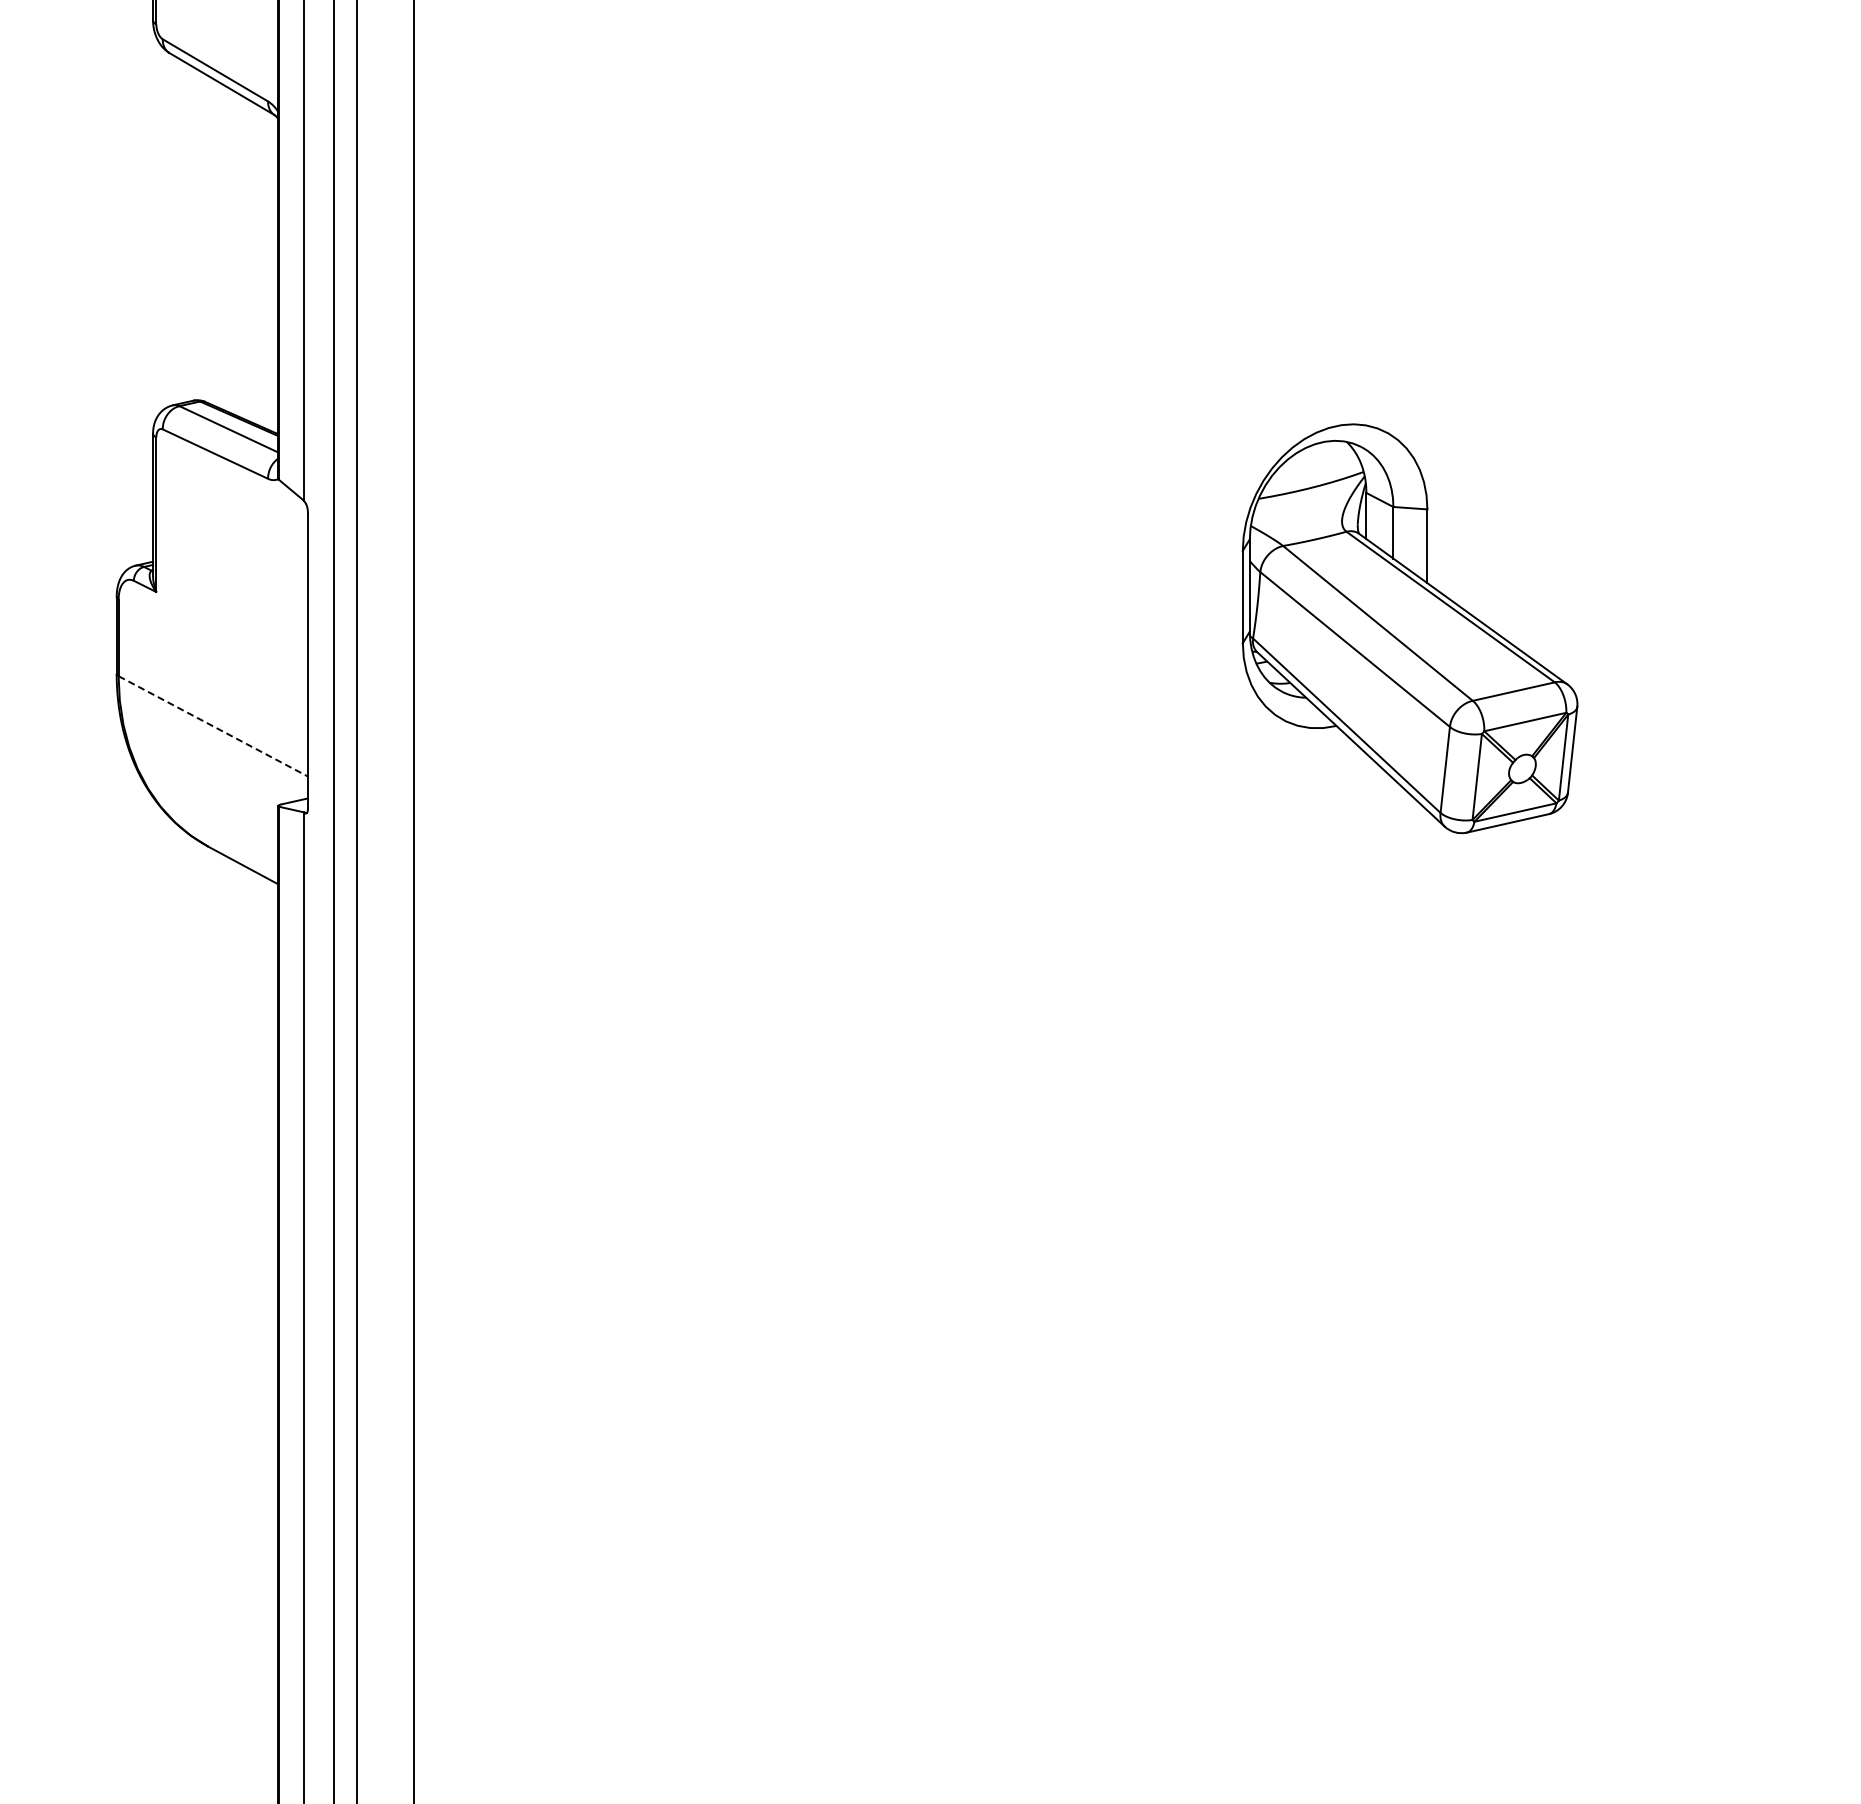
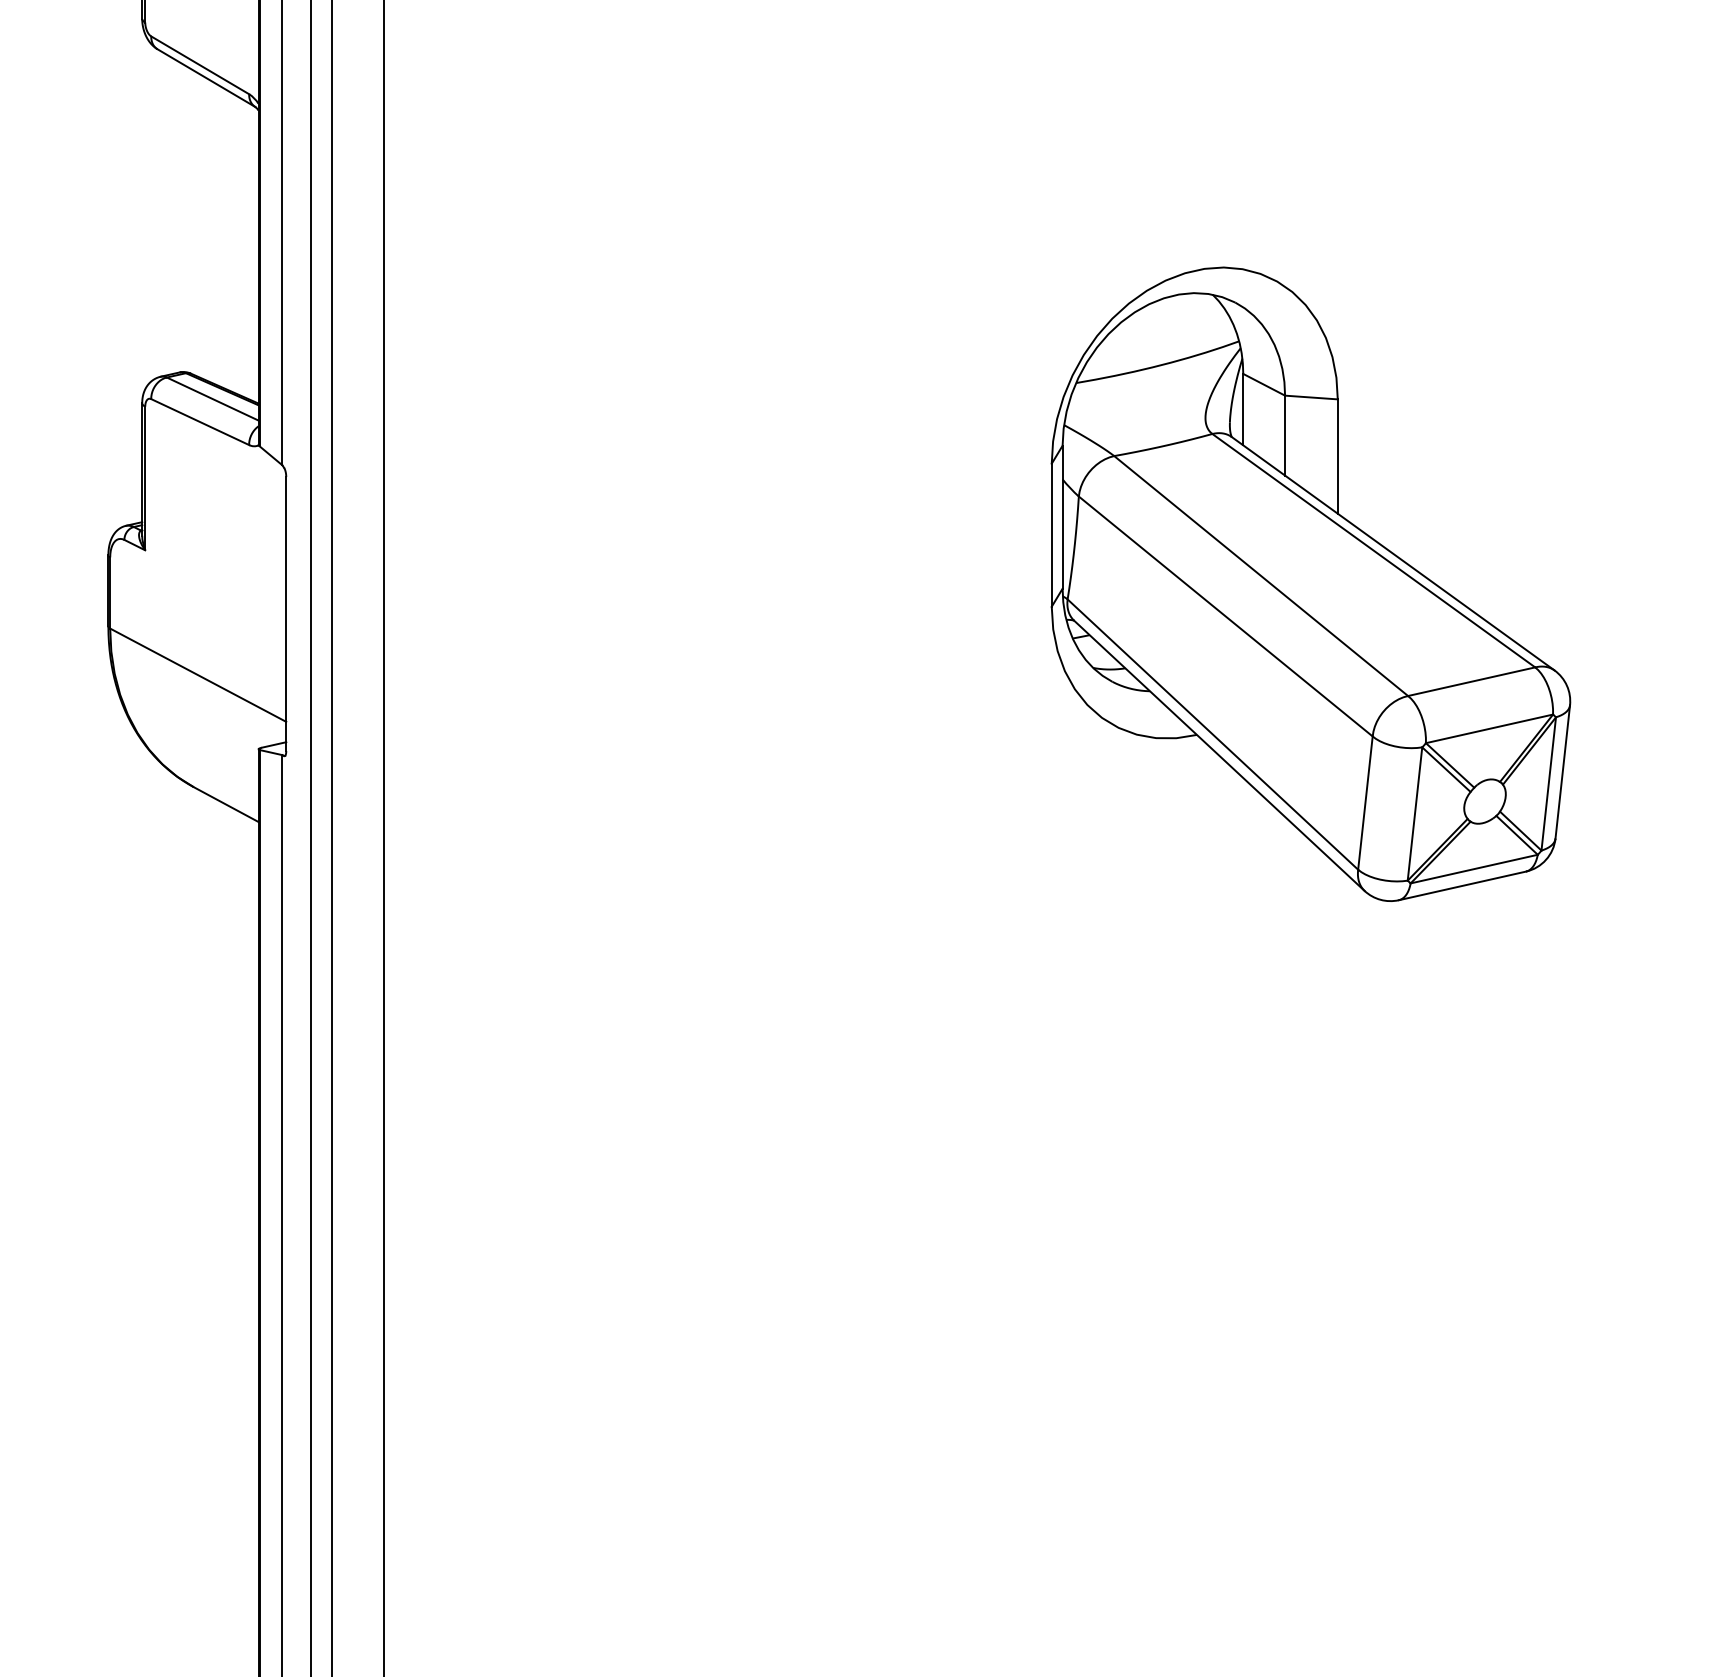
part: (1409, 628) -> (1310, 584), size x1.67
line: (213, 726) -> (198, 675), dashed -> solid

